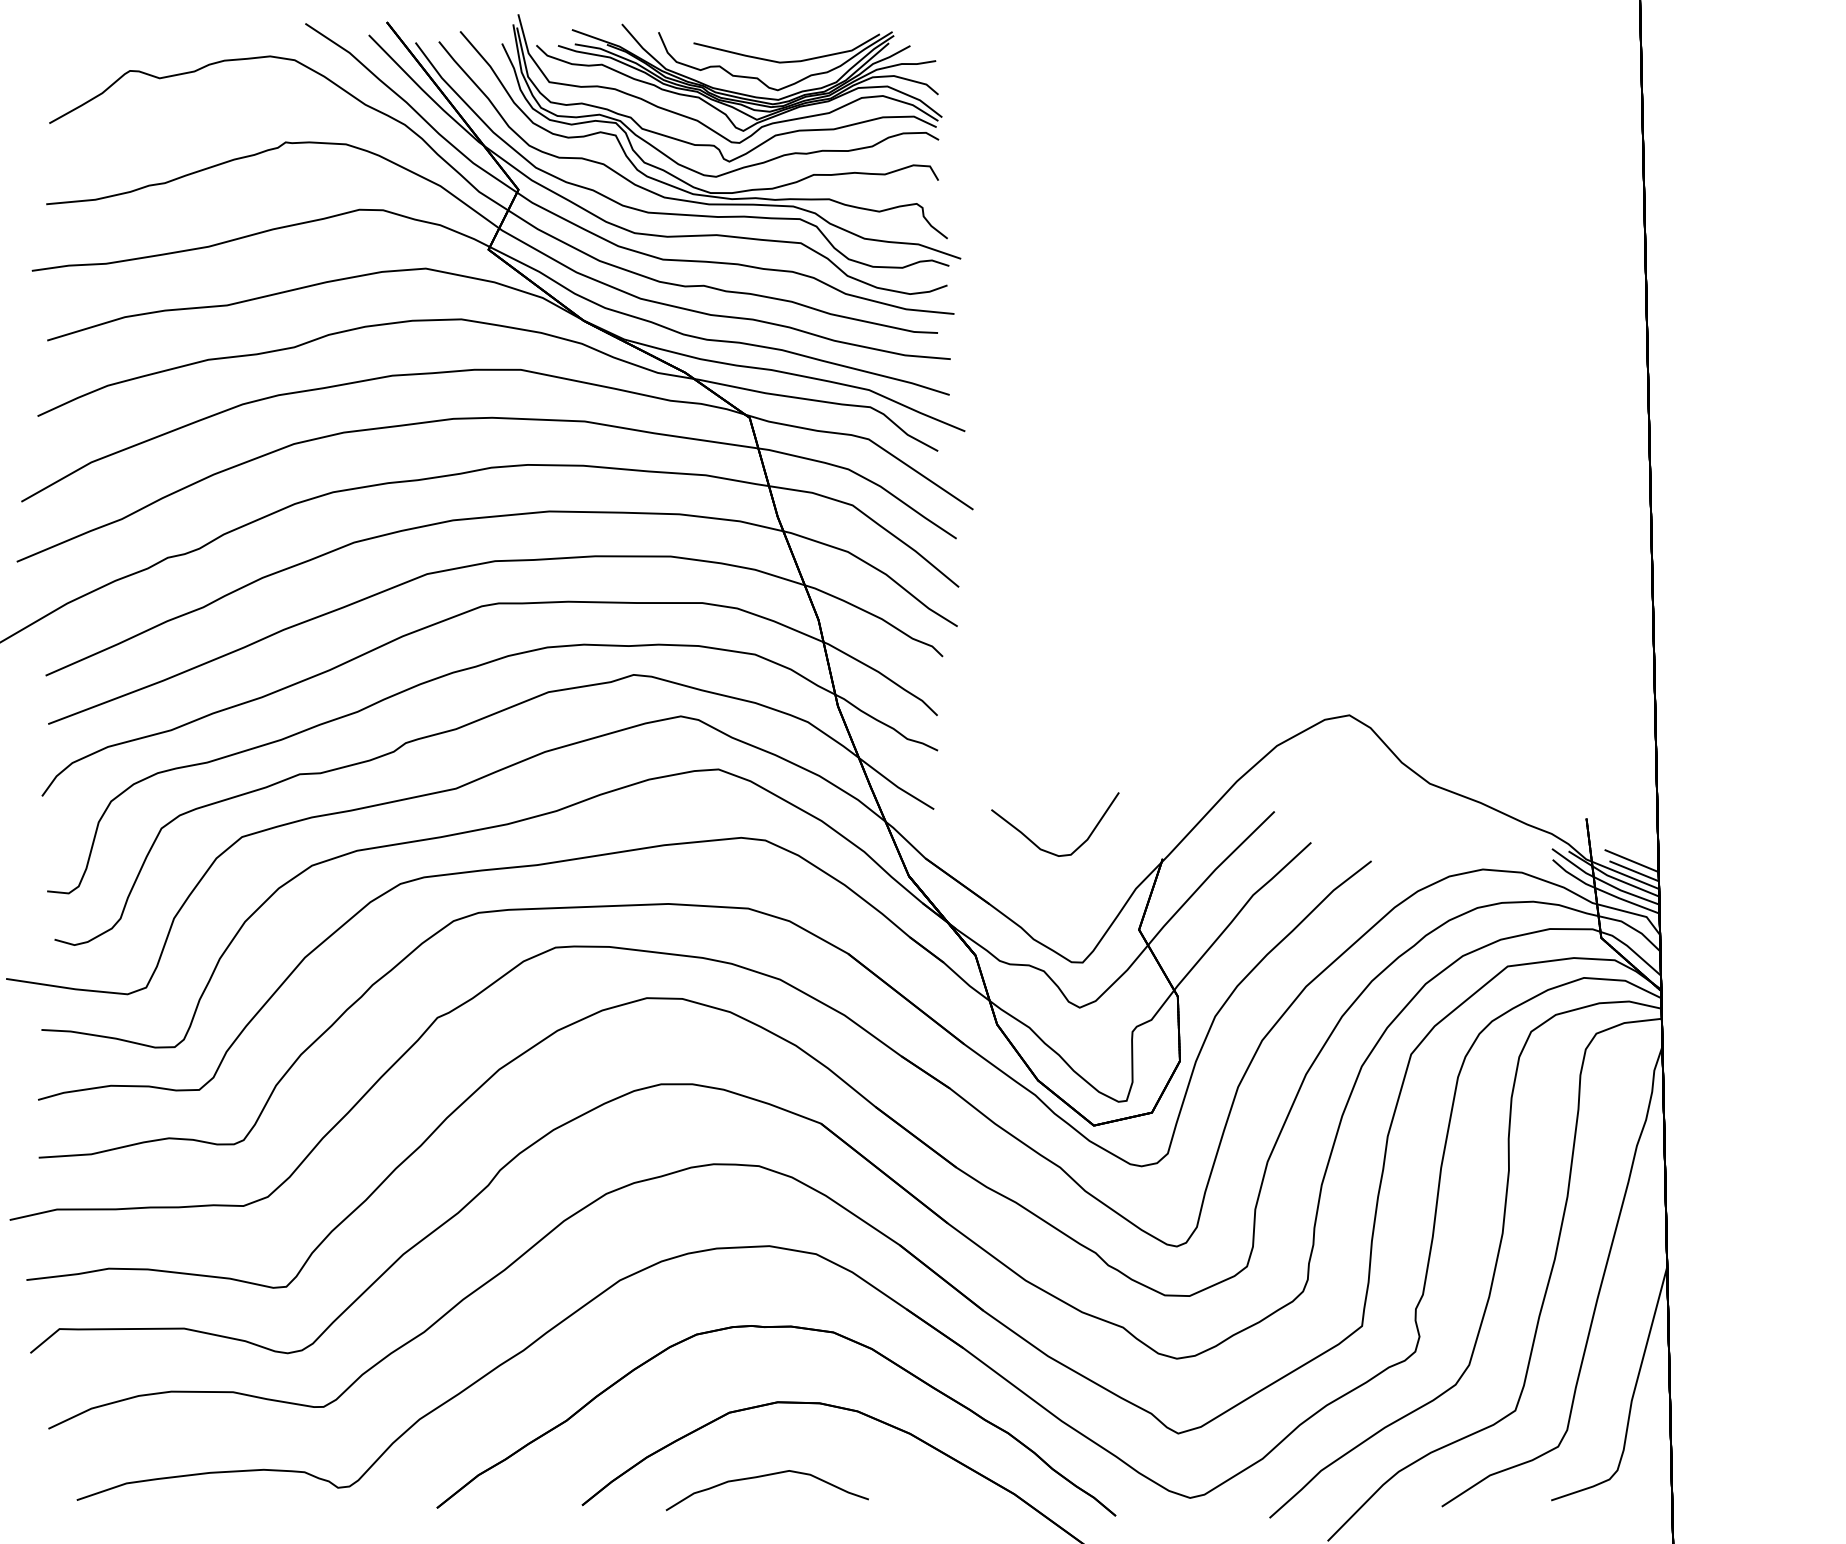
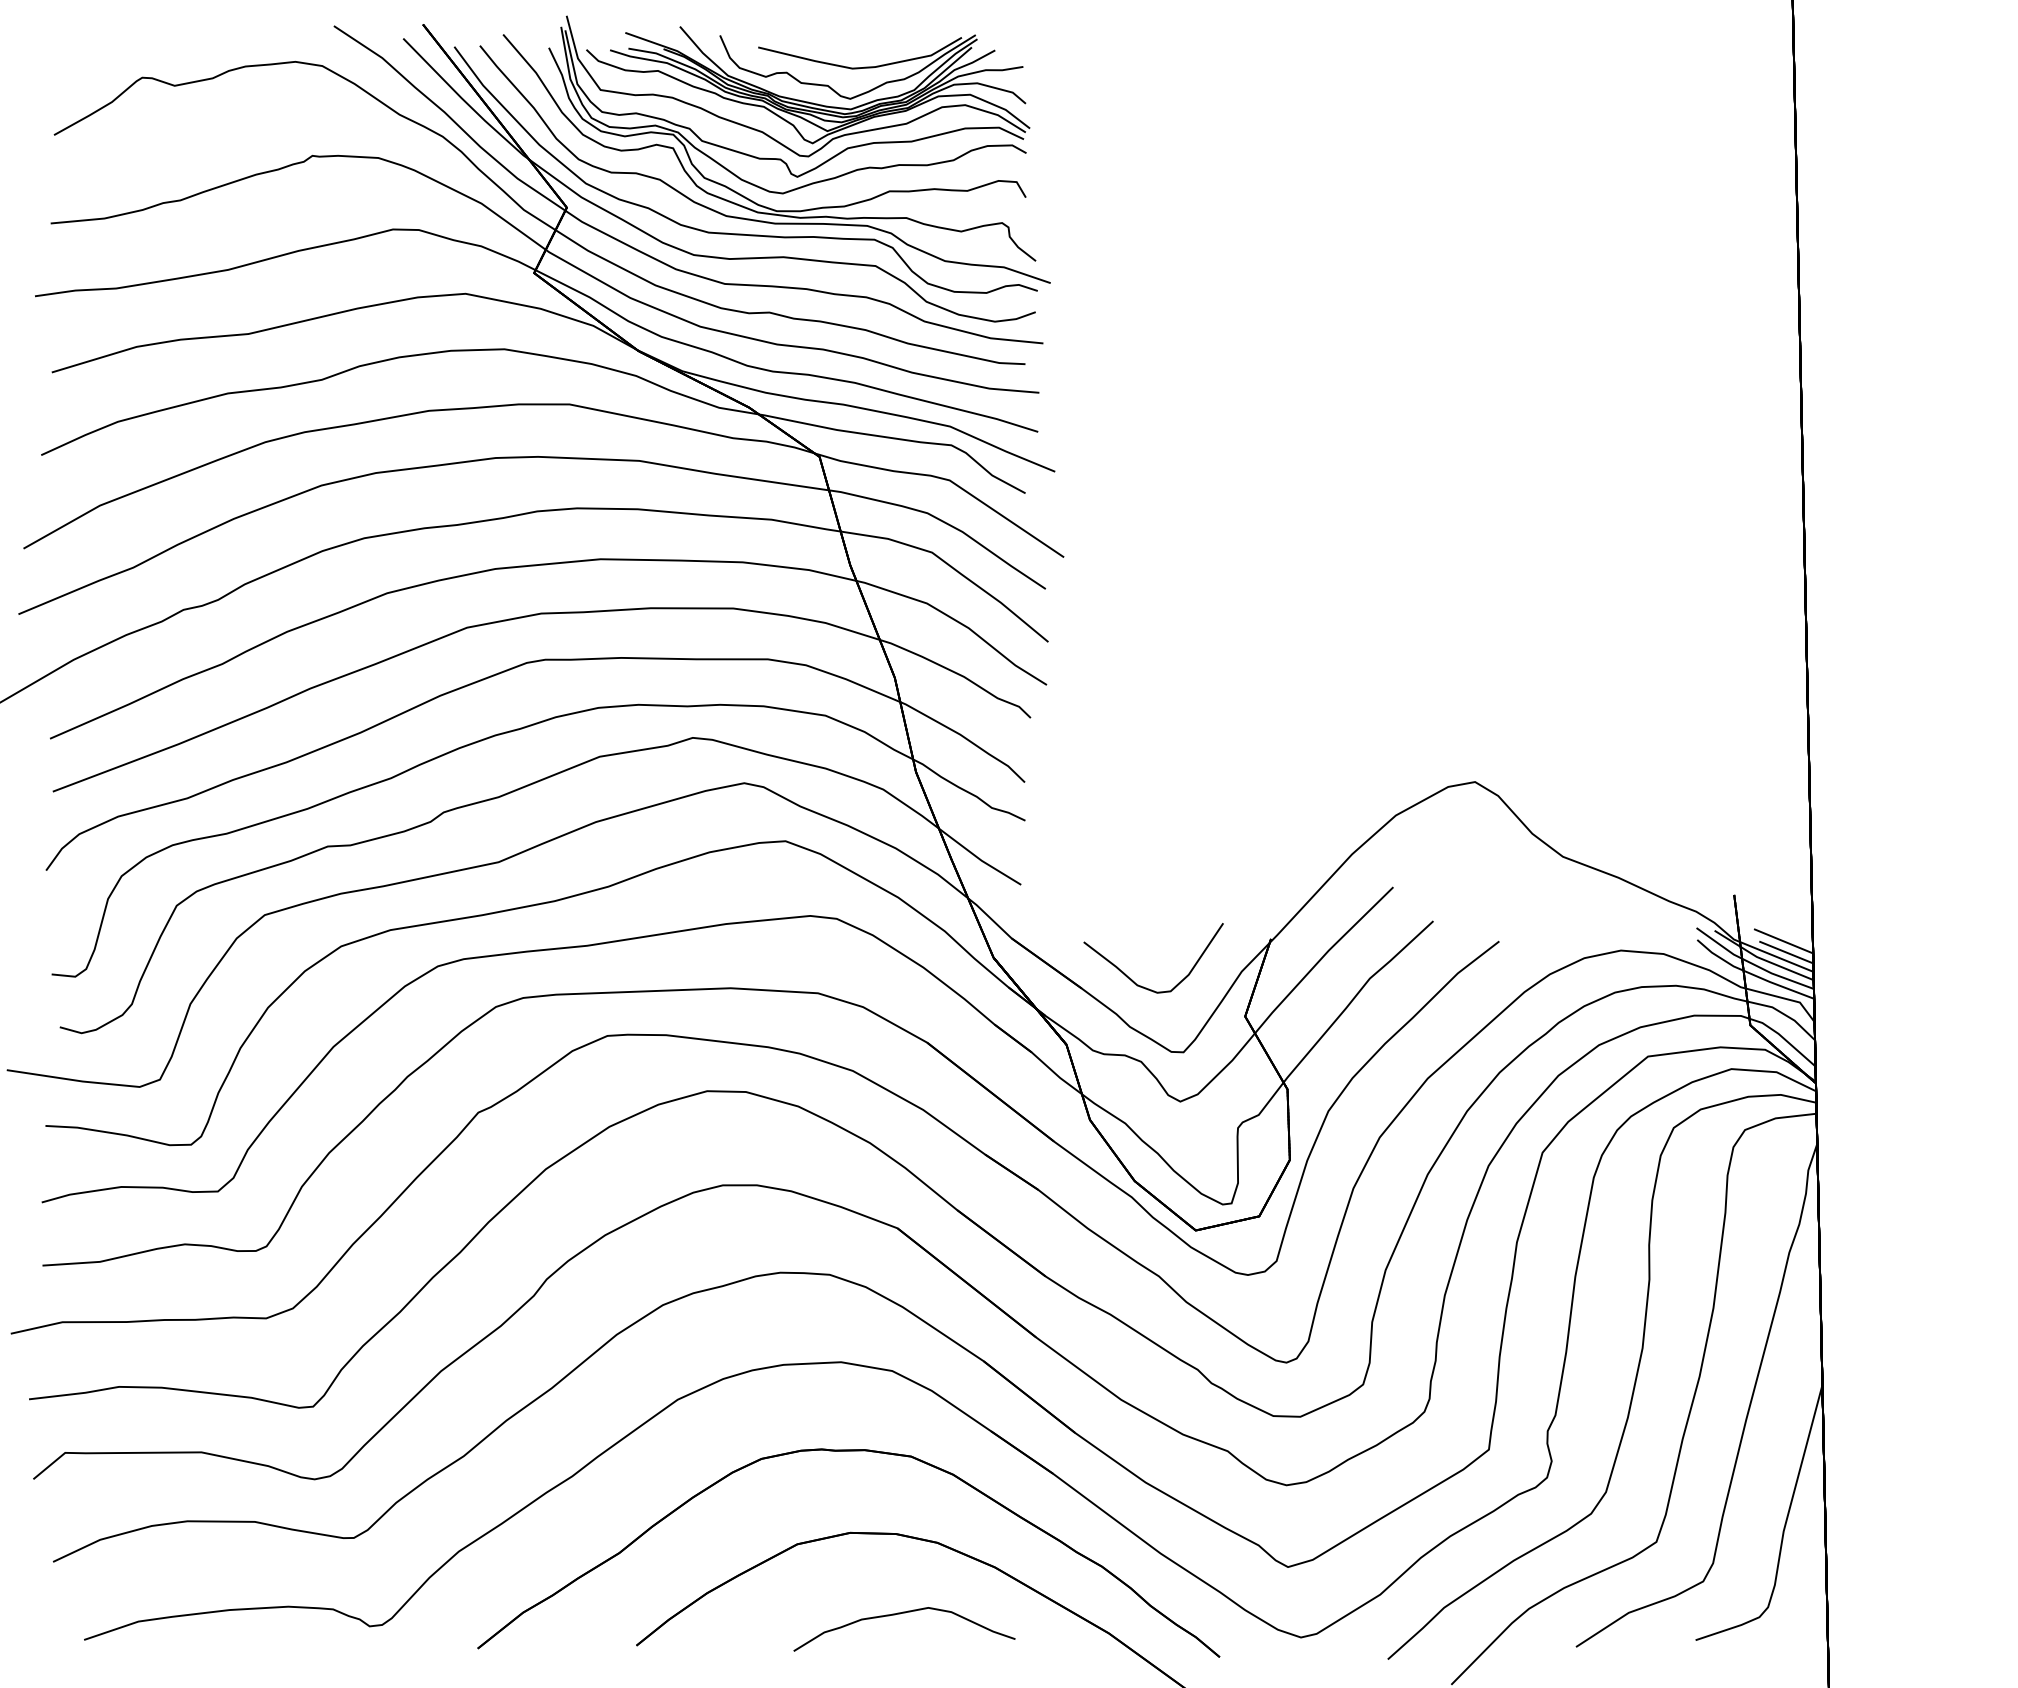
curve: (1044, 849) -> (1141, 985), moved
curve: (761, 1477) -> (898, 1615), moved

